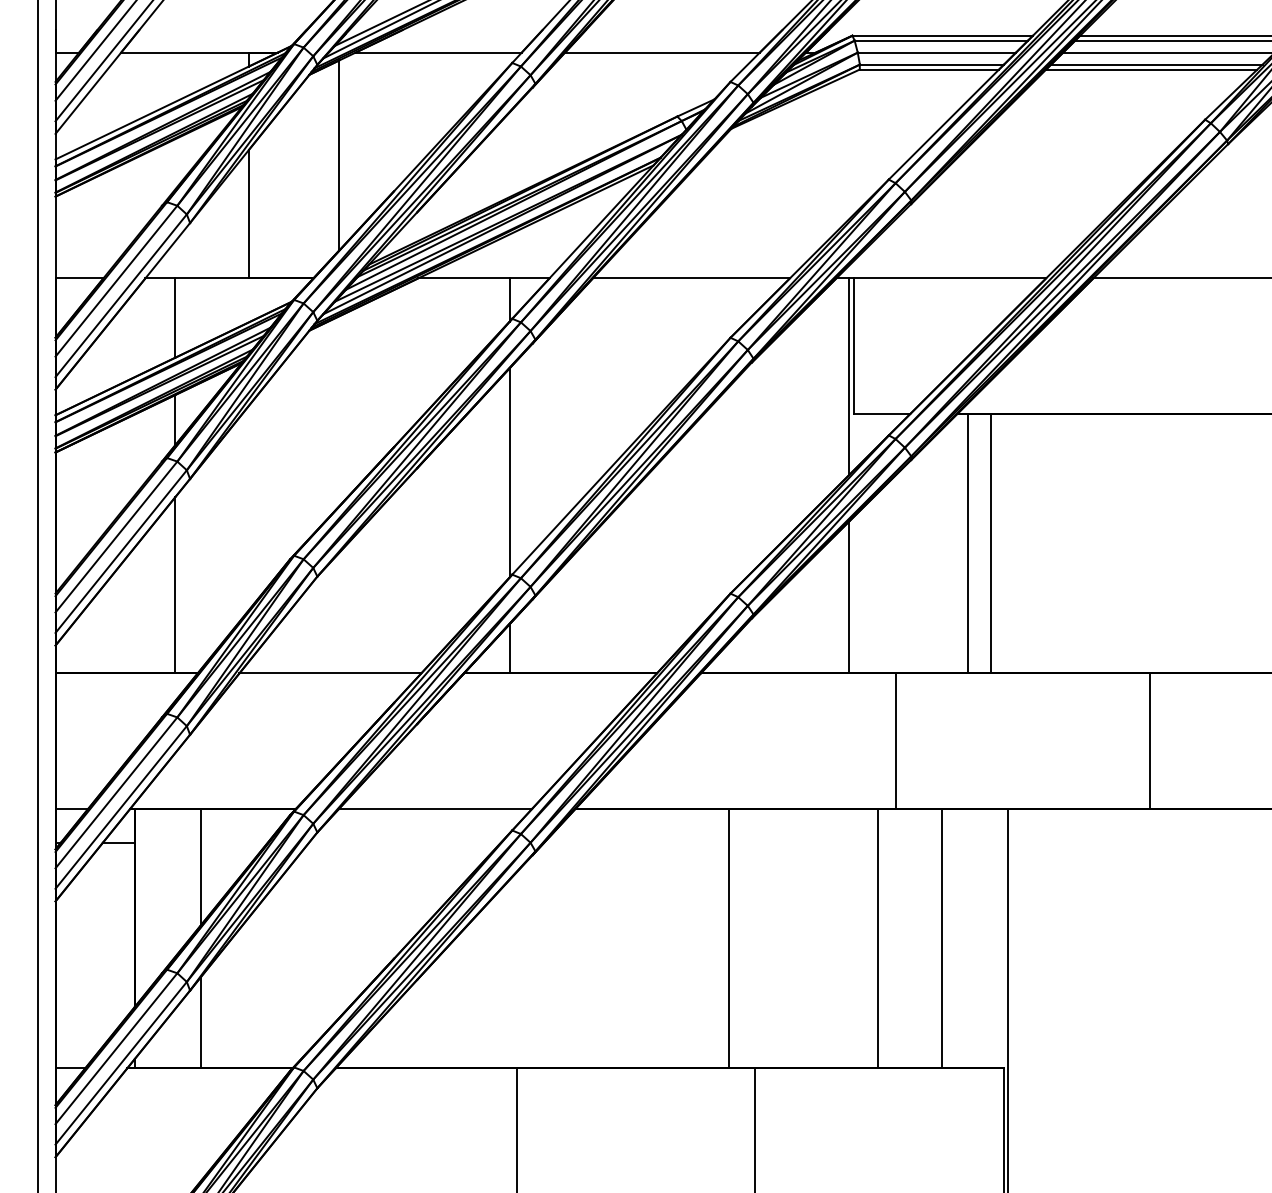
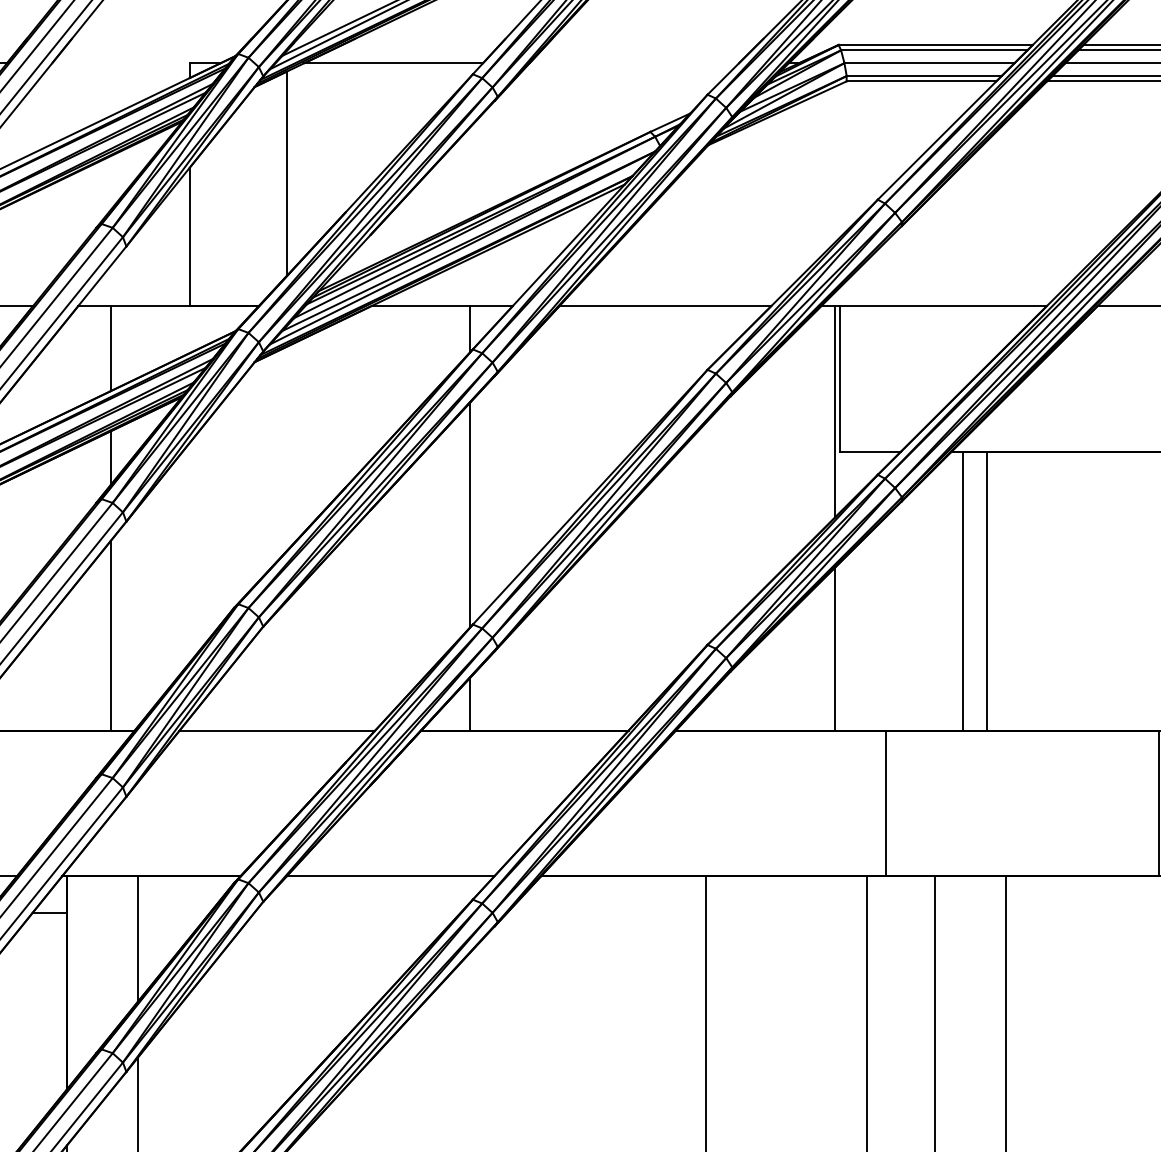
line: (199, 52) -> (136, 63), removed
line: (662, 52) -> (634, 63), removed

